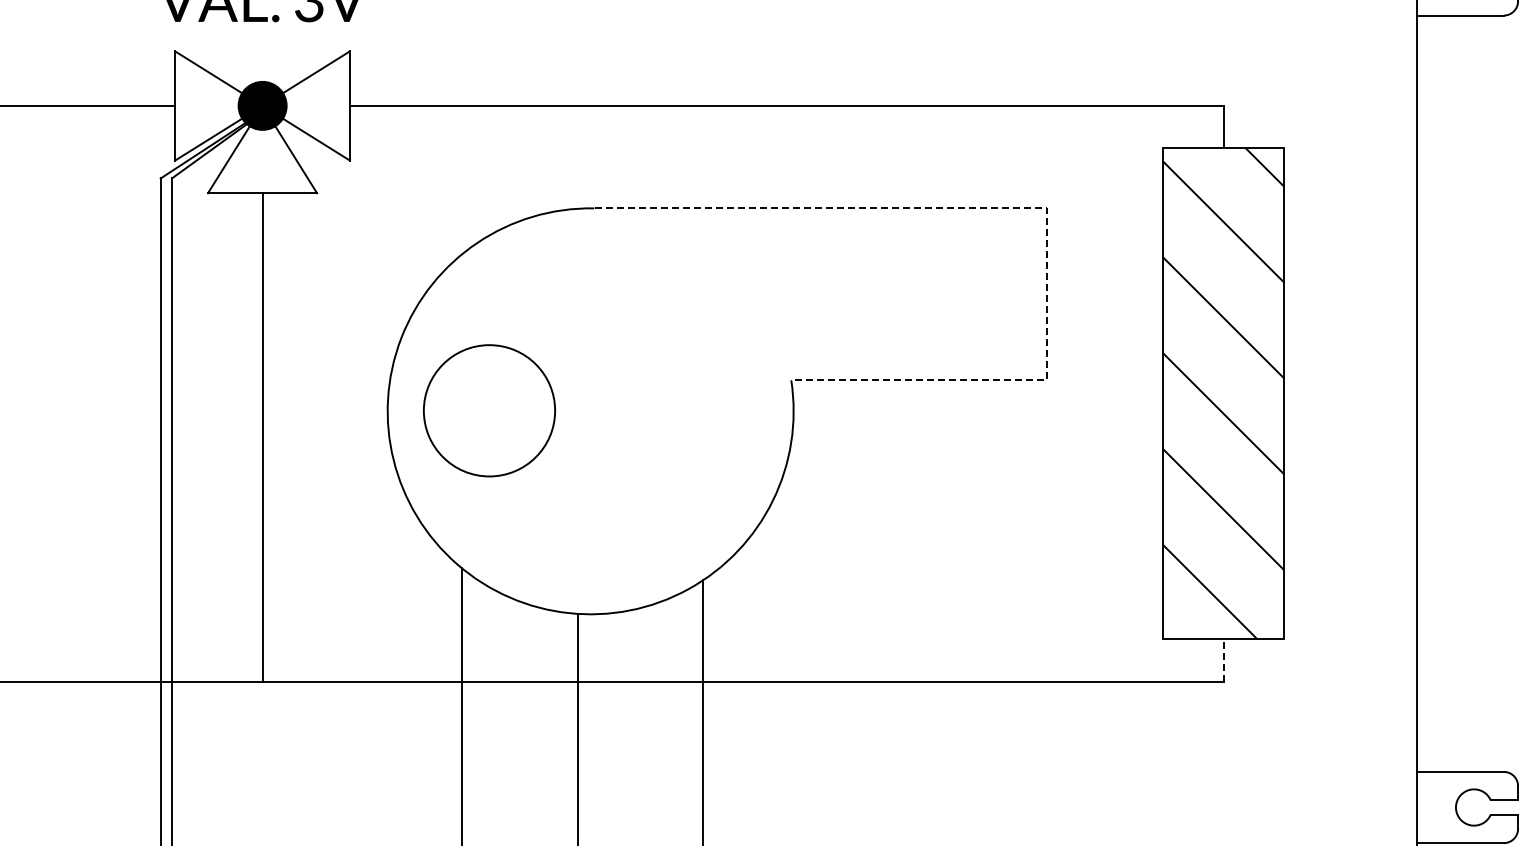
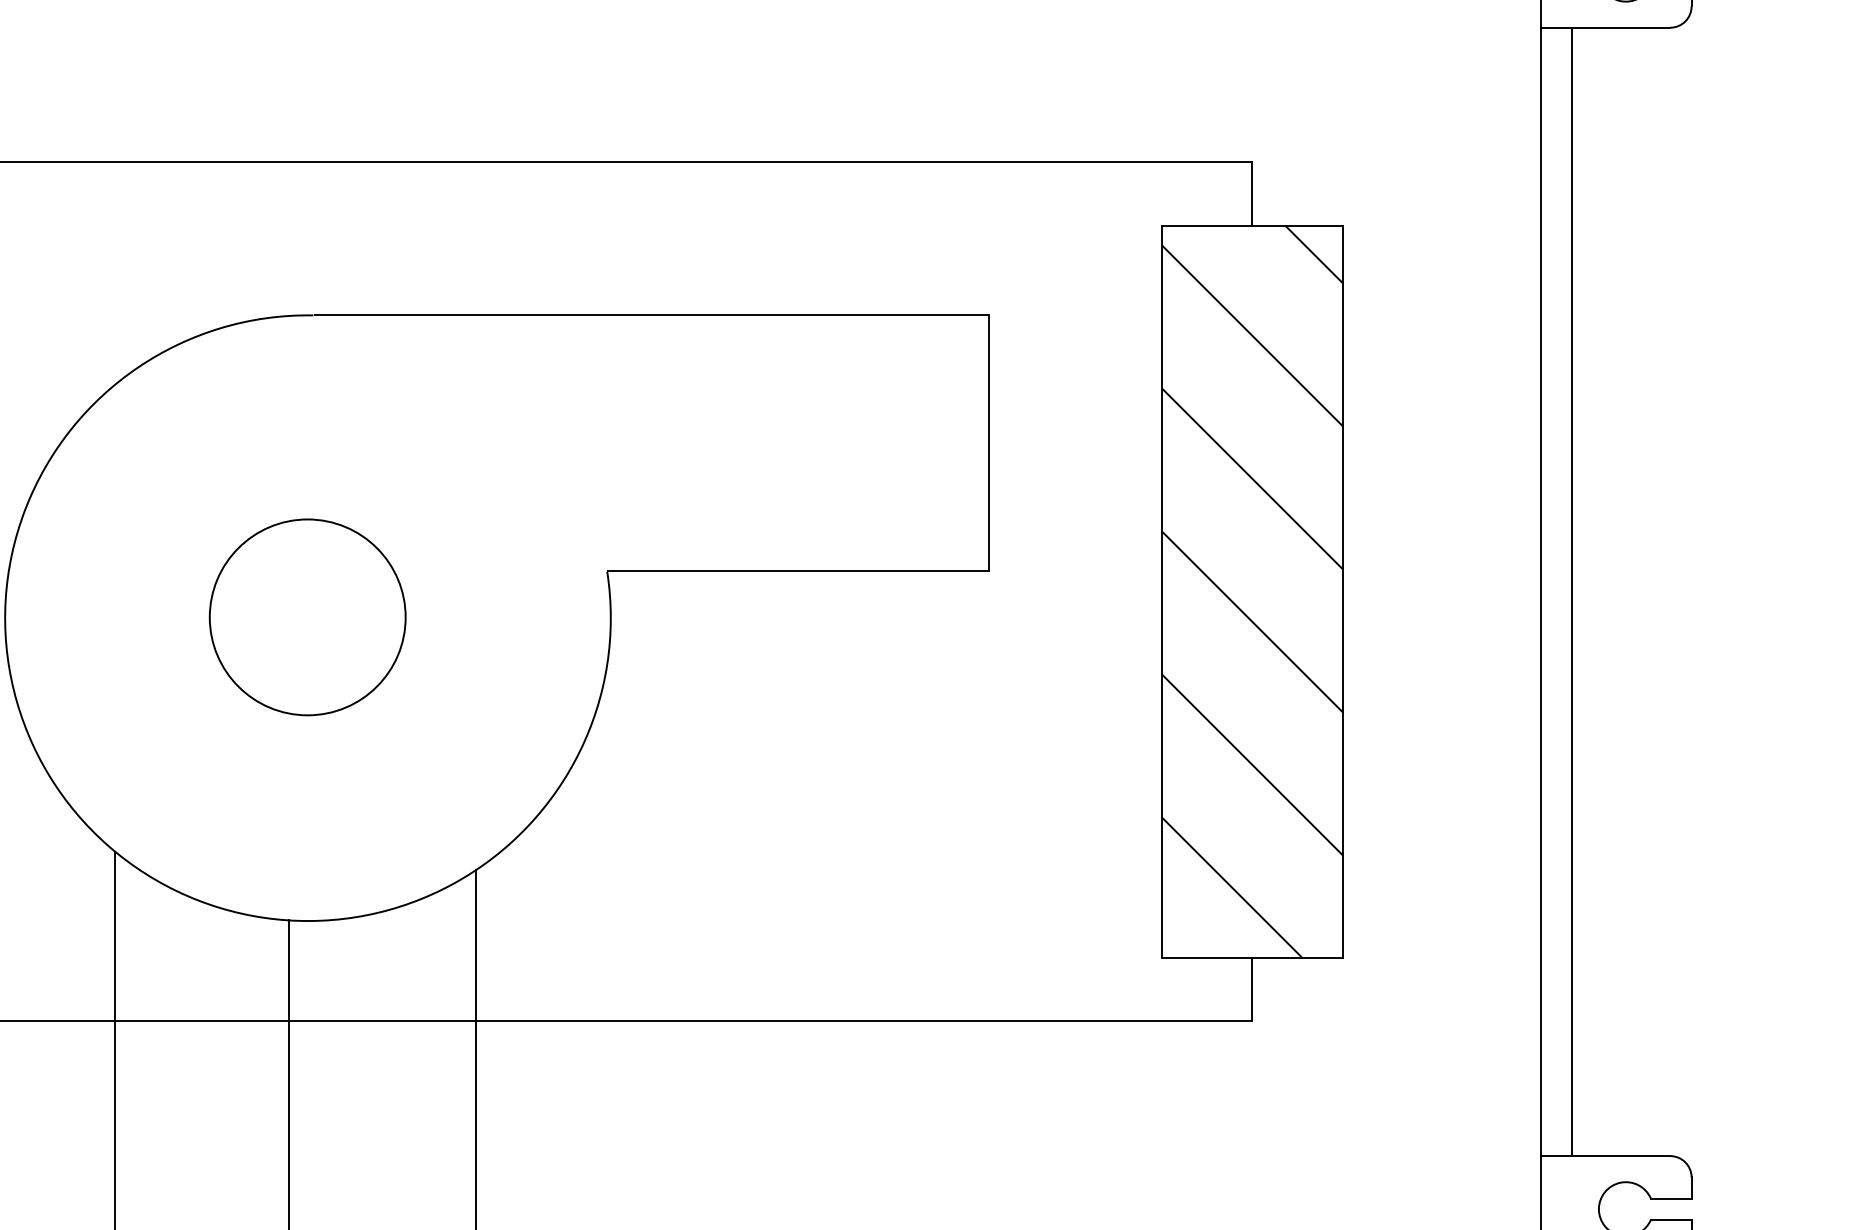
line: (1036, 208) -> (973, 315), dashed -> solid
line: (1437, 393) -> (1571, 591), added
circle: (489, 410) -> (307, 616), moved
line: (1223, 659) -> (1252, 988), dashed -> solid

